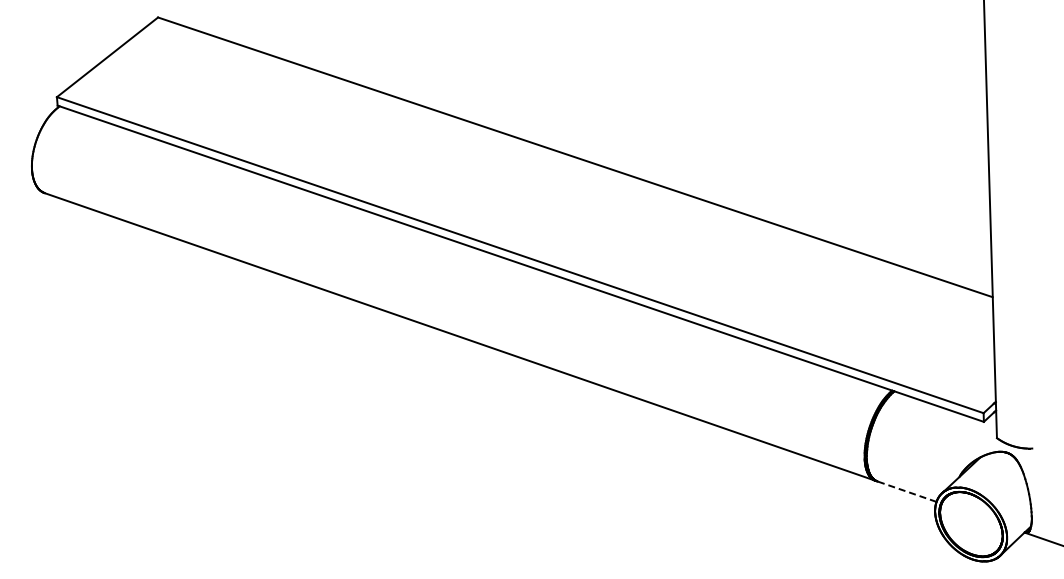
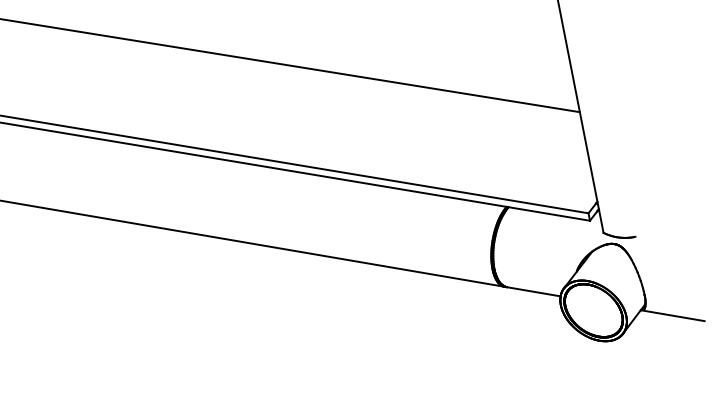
line: (906, 491) -> (533, 291), dashed -> solid

